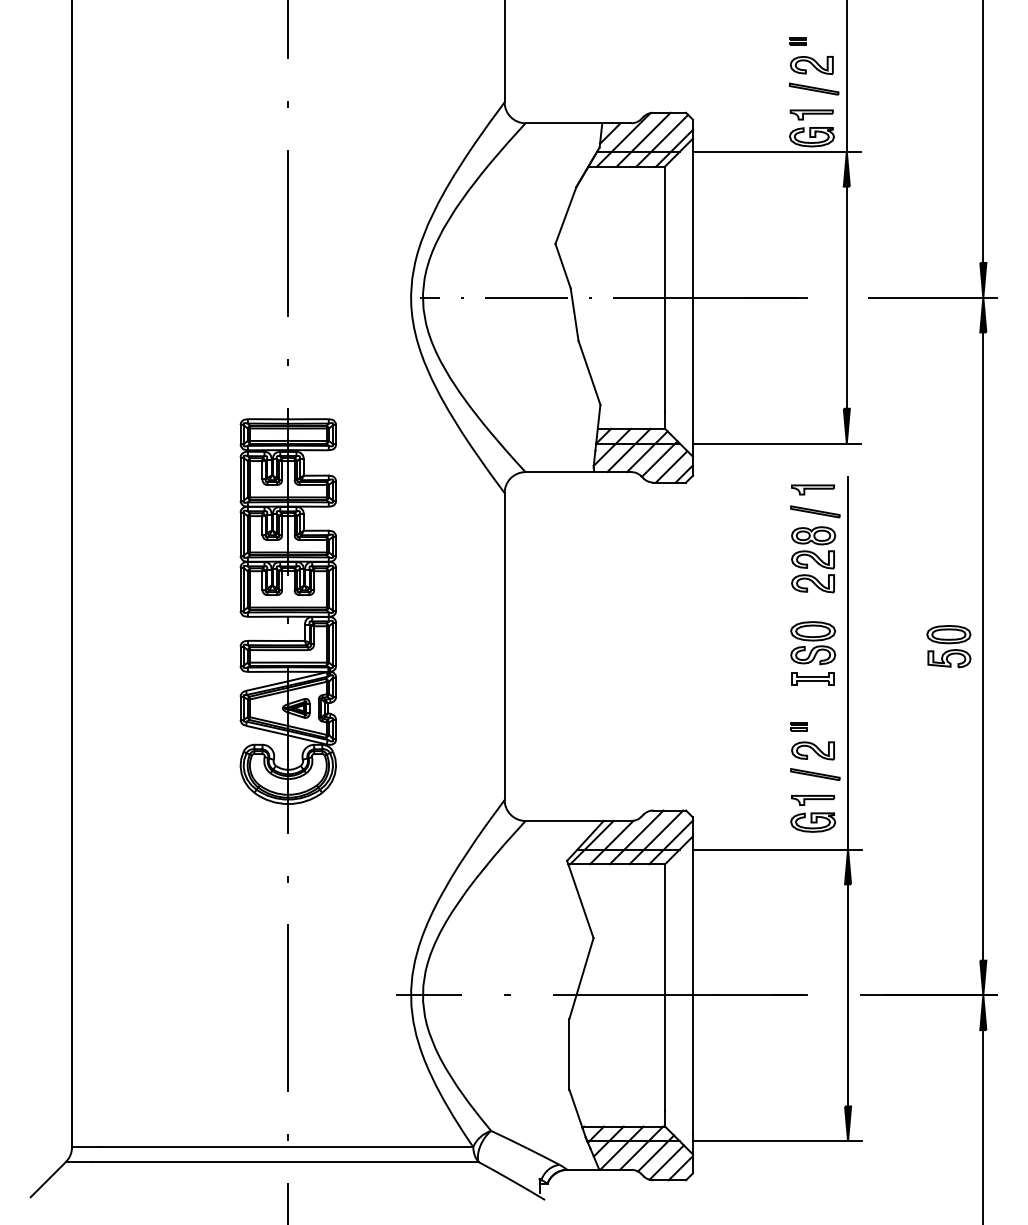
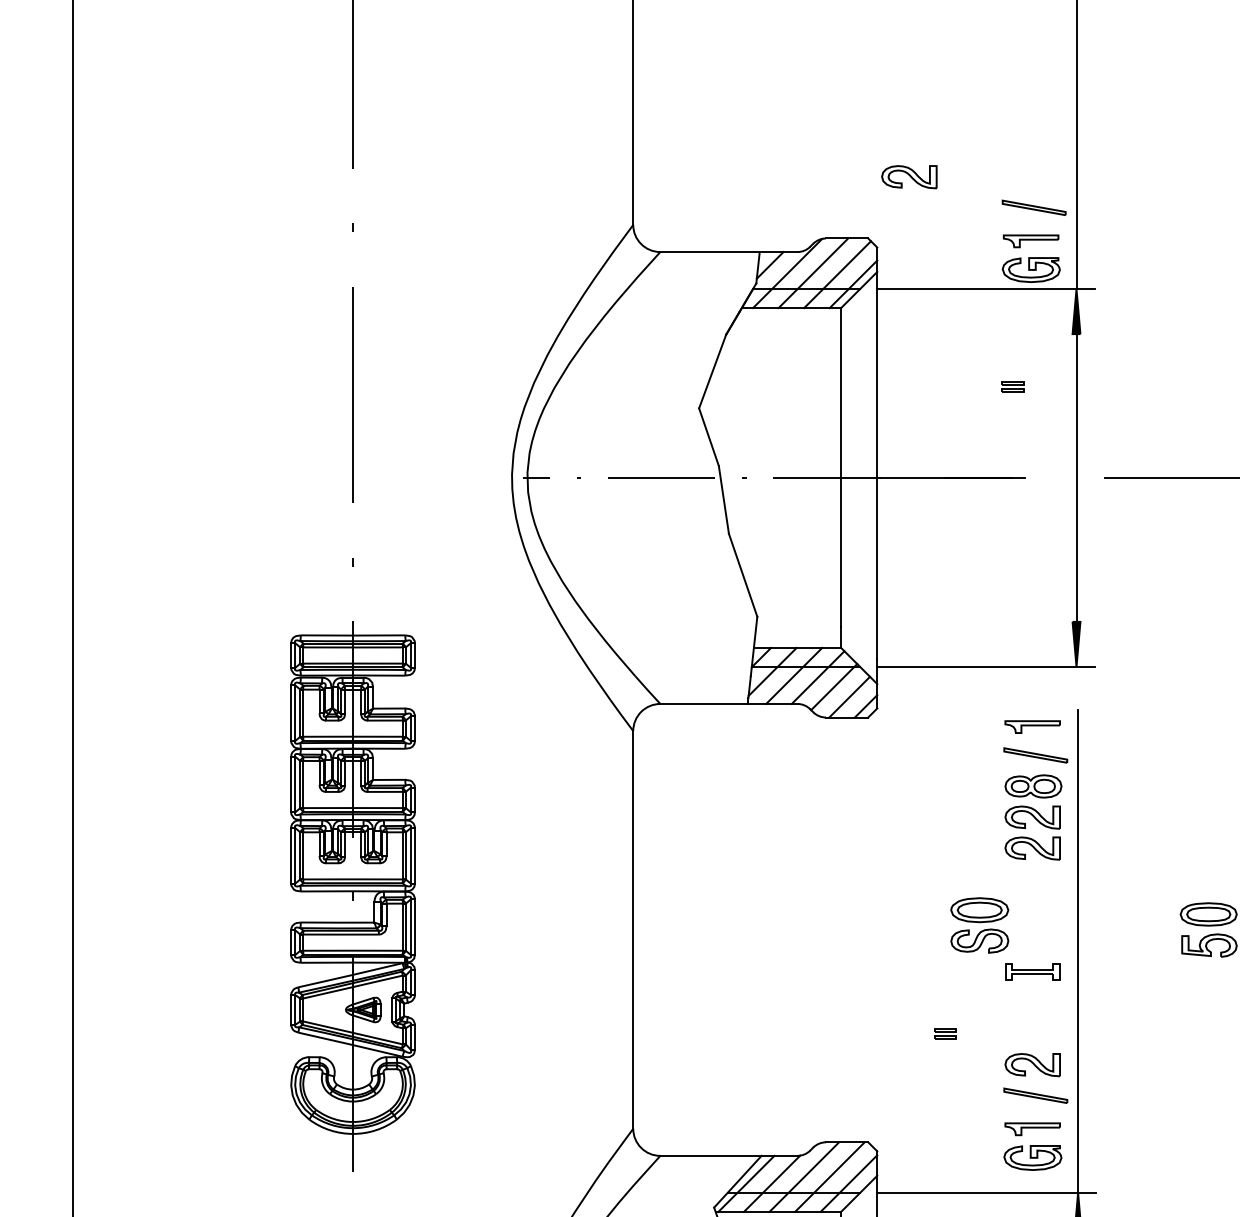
part: (797, 41) -> (1012, 387), moved
part: (811, 65) -> (908, 177), moved
part: (813, 643) -> (980, 925), moved
part: (798, 726) -> (945, 1033), moved

